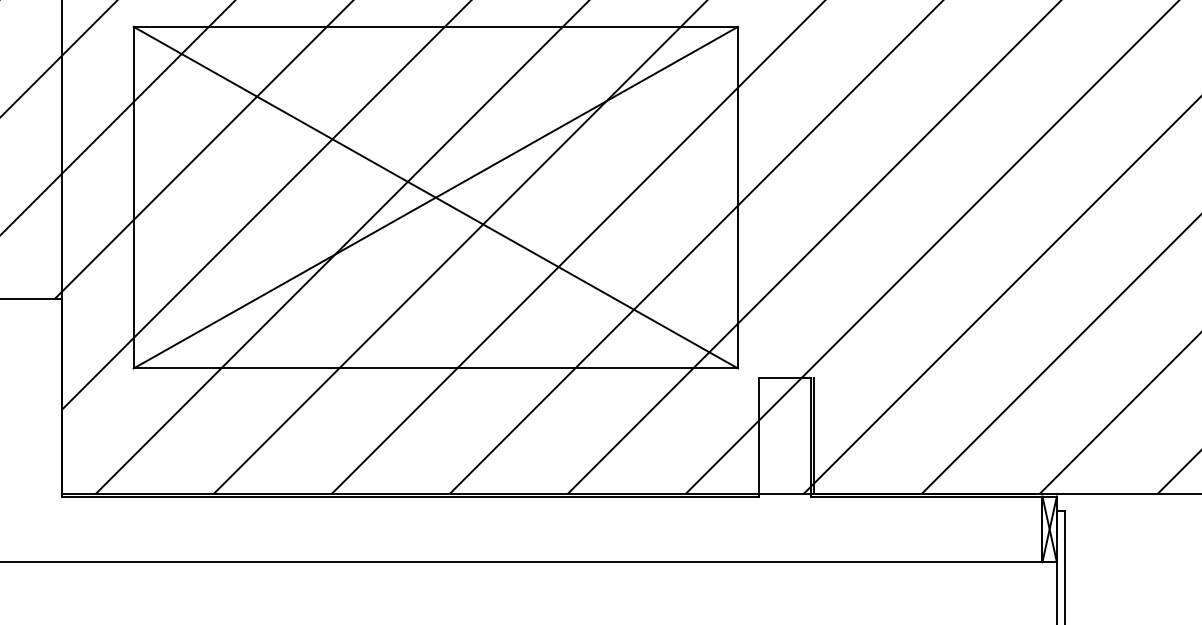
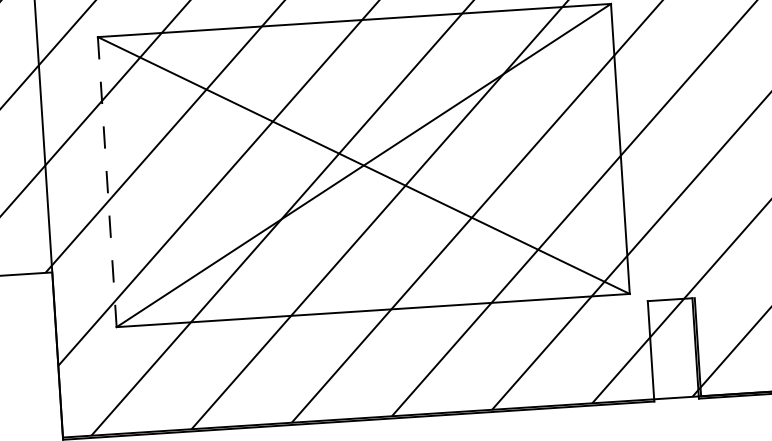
line: (133, 197) -> (107, 181), solid -> dashed

